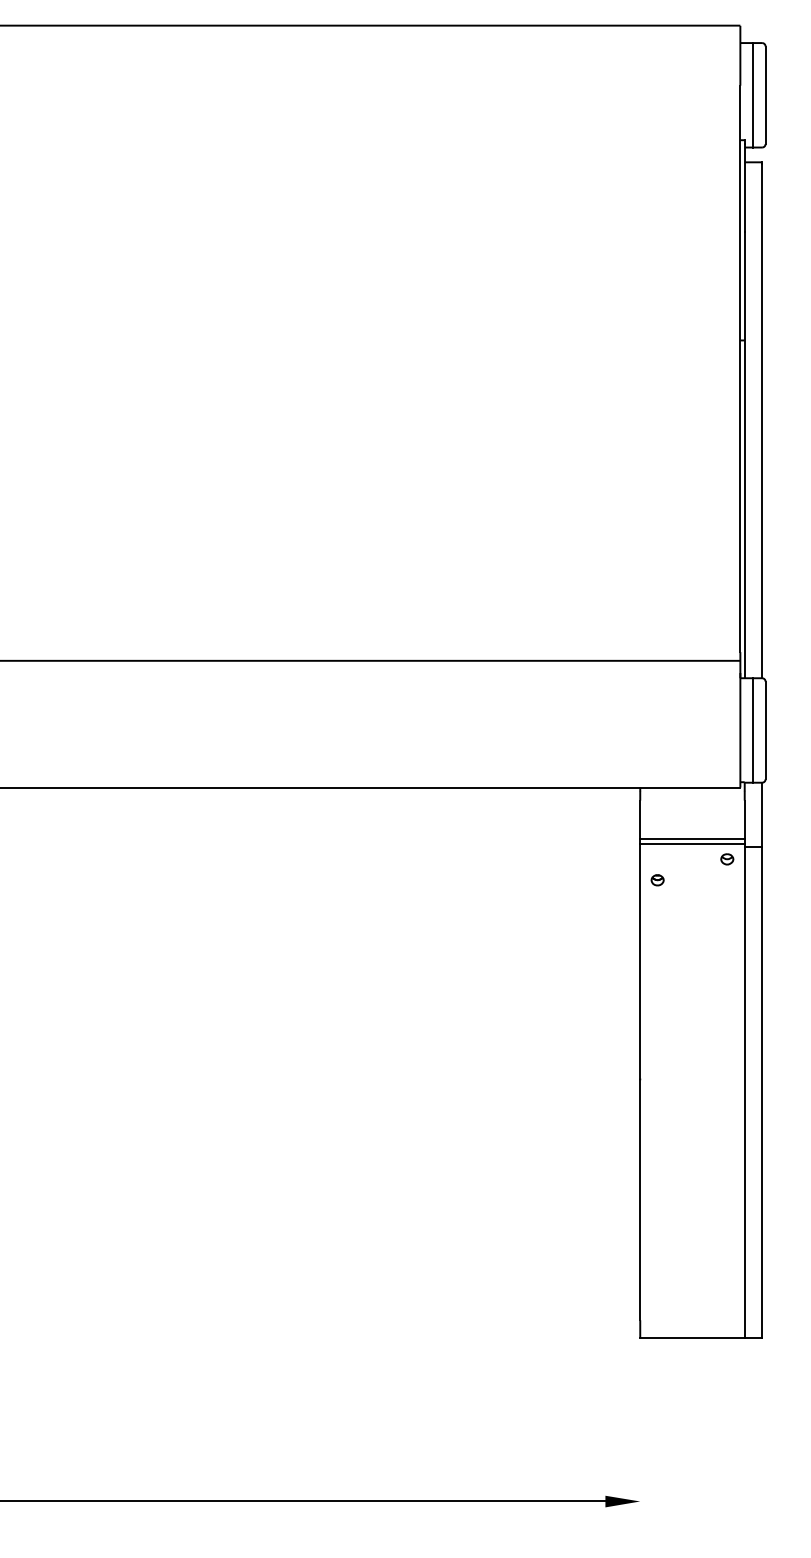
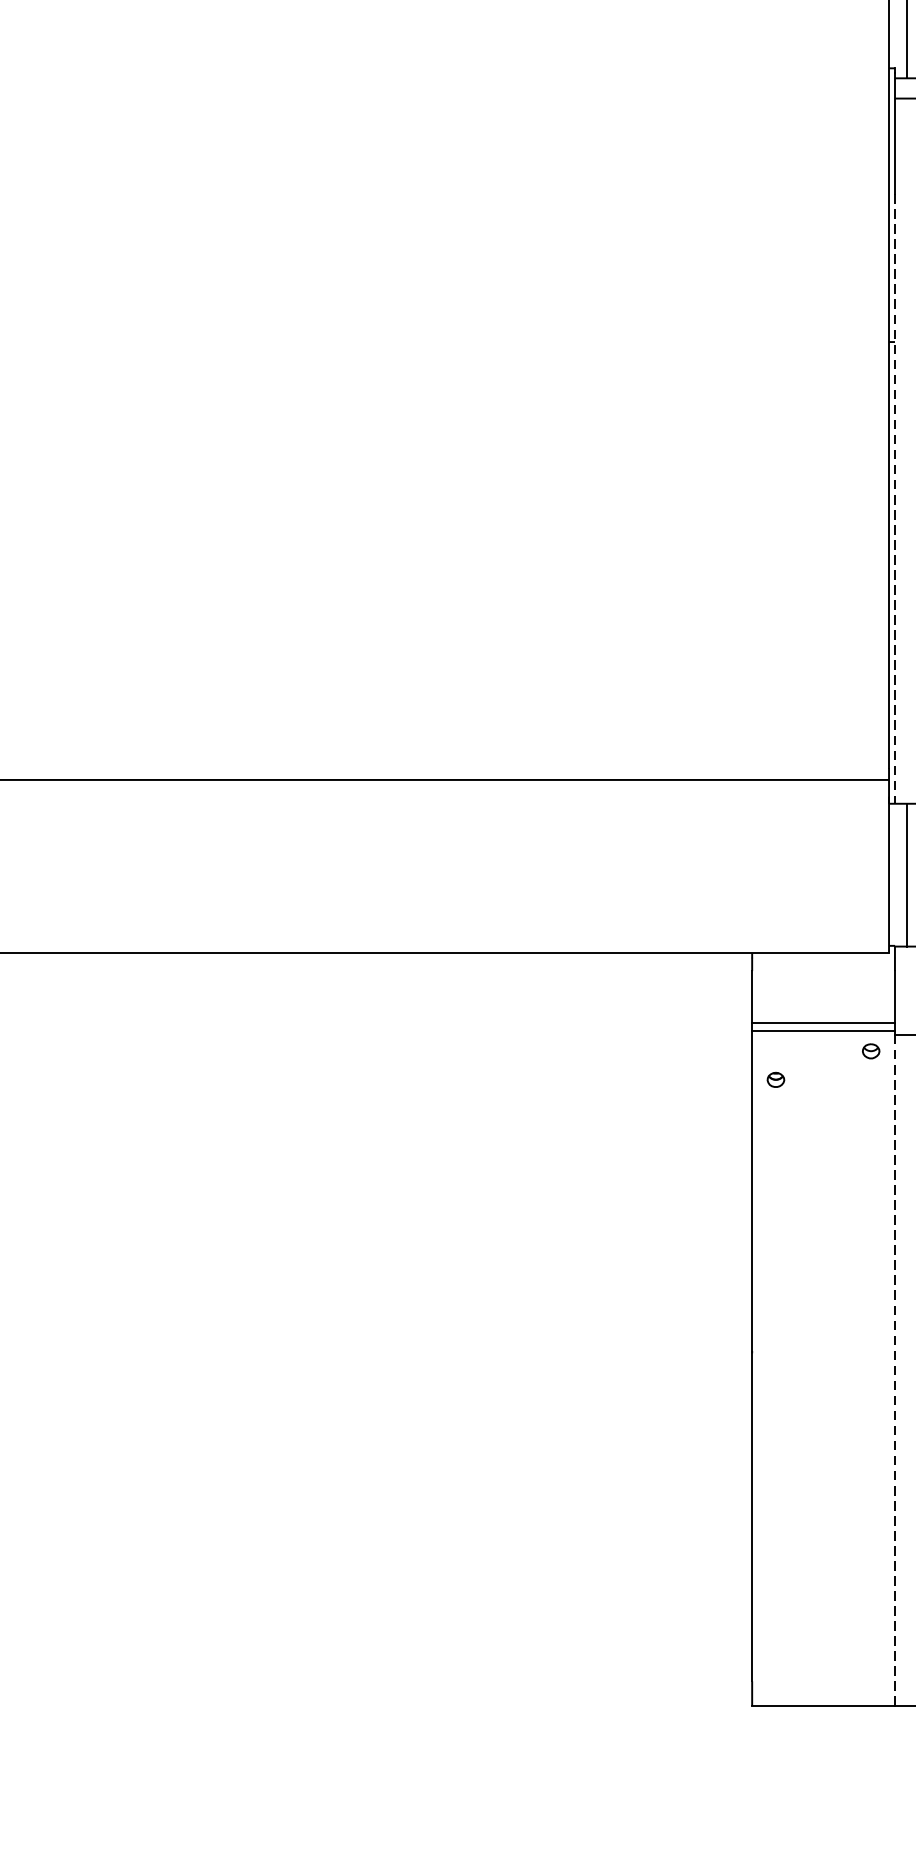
line: (744, 455) -> (894, 499), solid -> dashed
line: (744, 1092) -> (894, 1370), solid -> dashed

